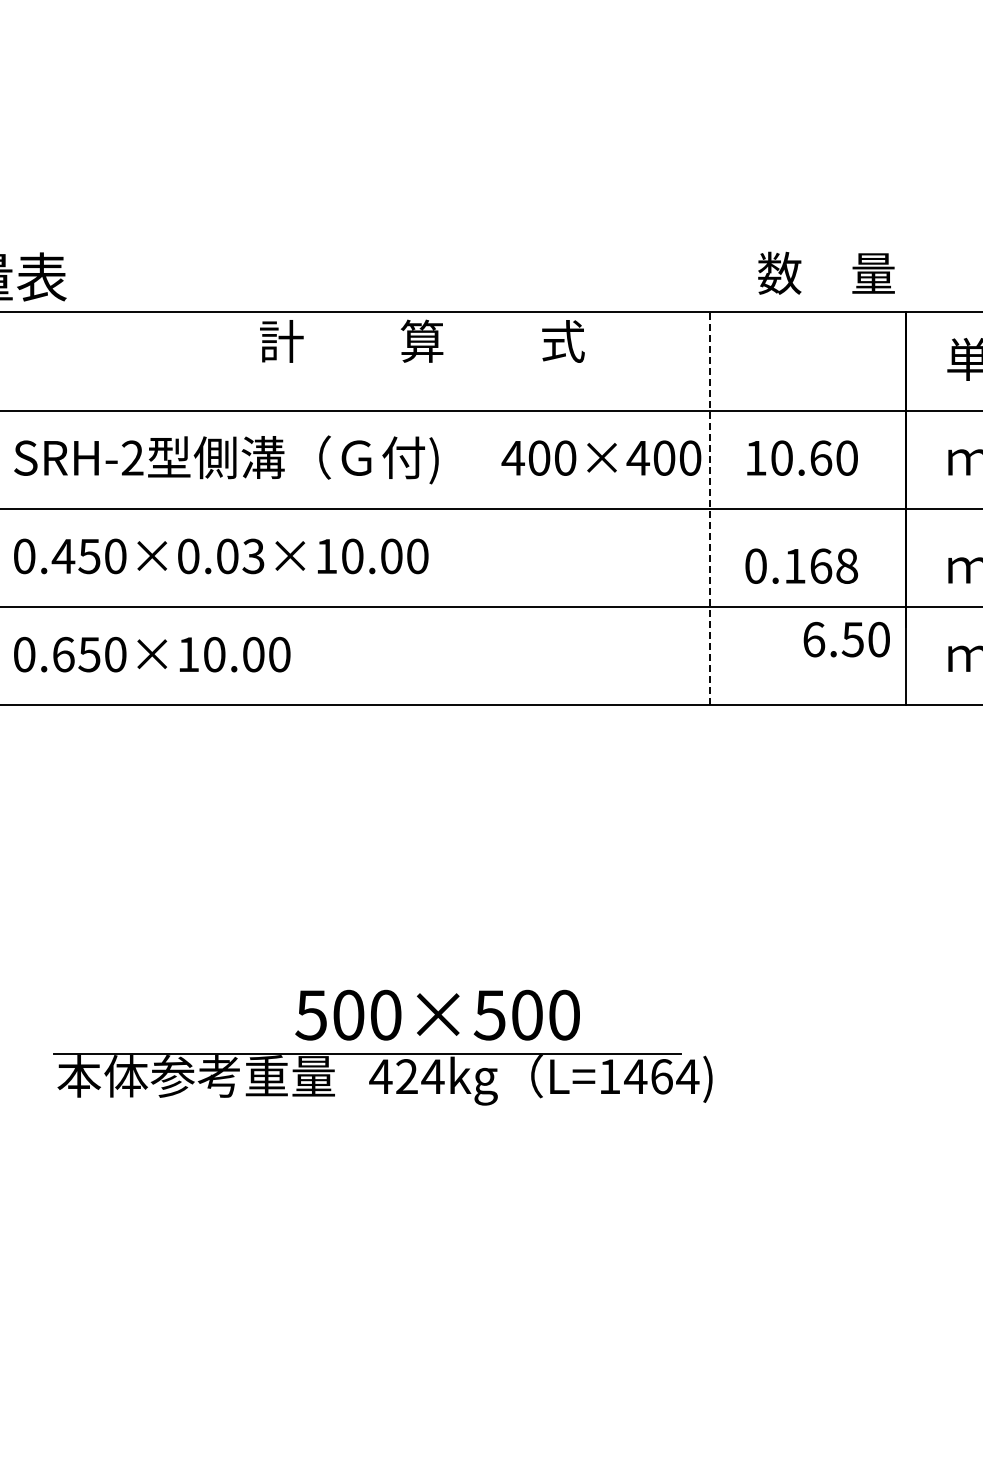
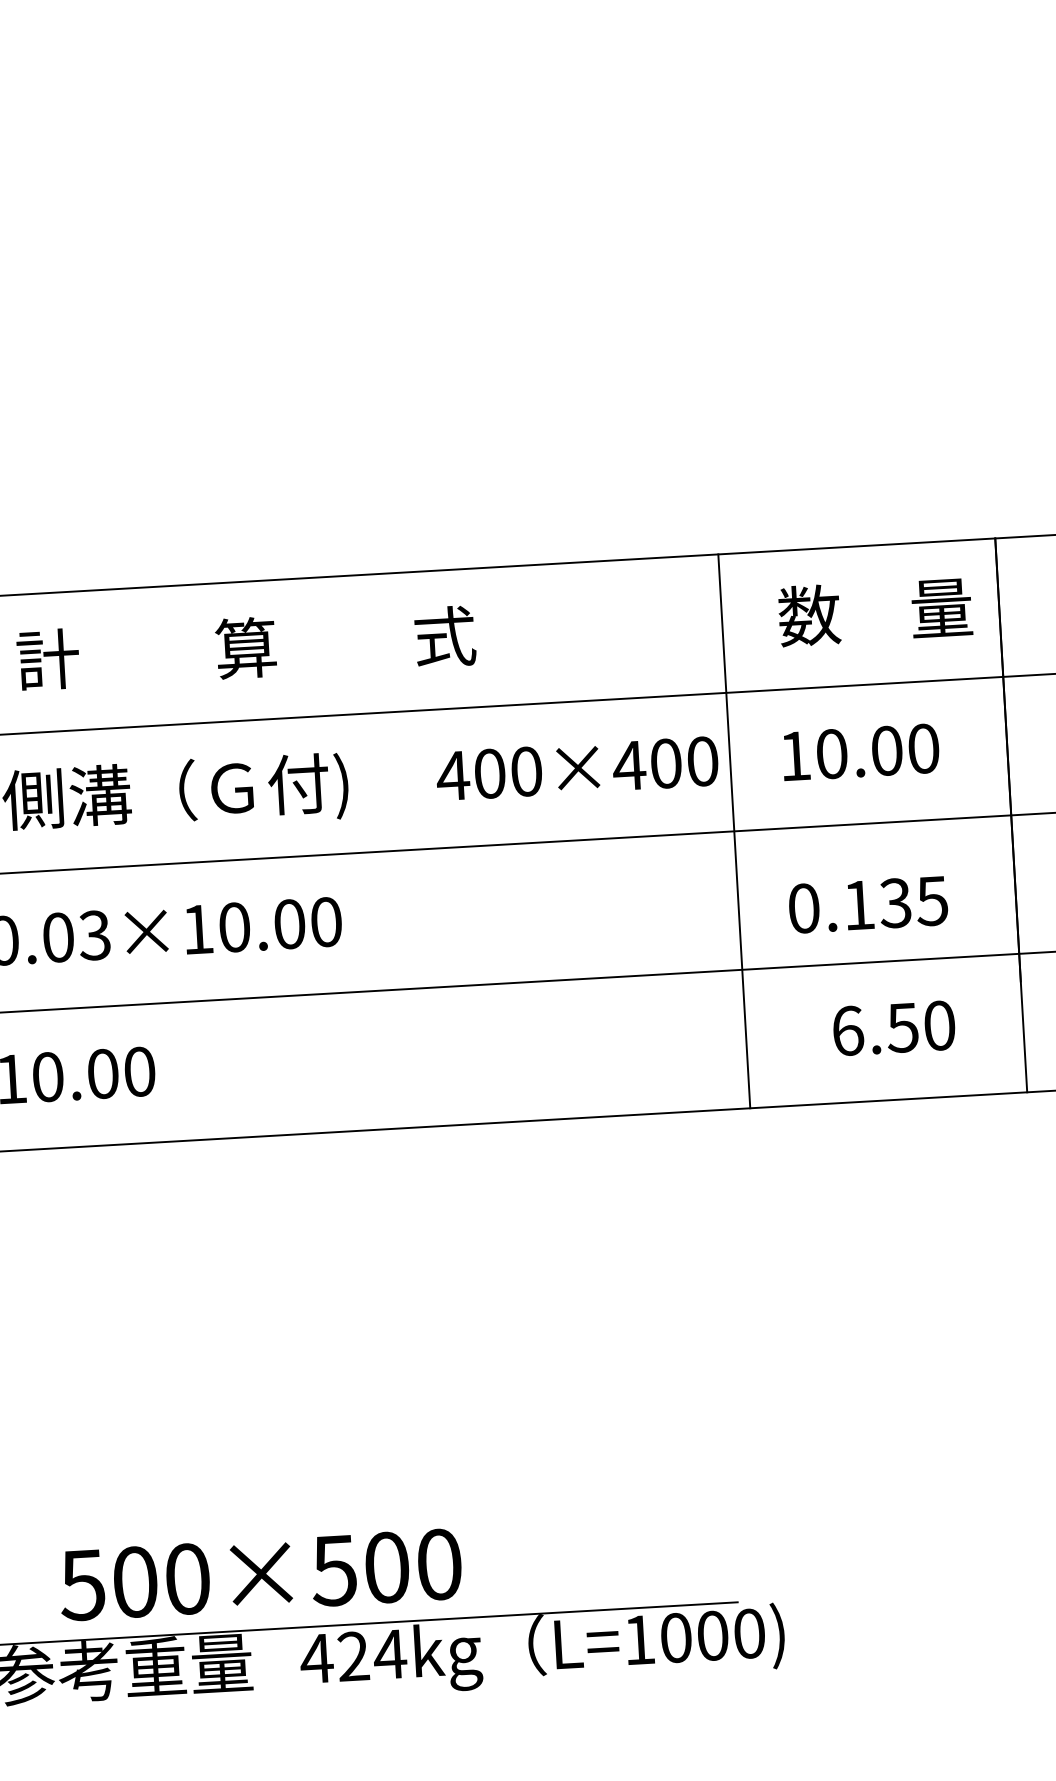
text: (826, 272) -> (875, 610), moved
text: (422, 340) -> (246, 646), moved
text: (821, 457) -> (887, 749), 10.60 -> 10.00
line: (709, 508) -> (733, 830), dashed -> solid
text: (833, 565) -> (913, 901), 0.168 -> 0.135
text: (846, 639) -> (893, 1028), moved
text: (437, 1014) -> (260, 1573), moved
text: (661, 1076) -> (712, 1635), L=1464) -> L=1000)

